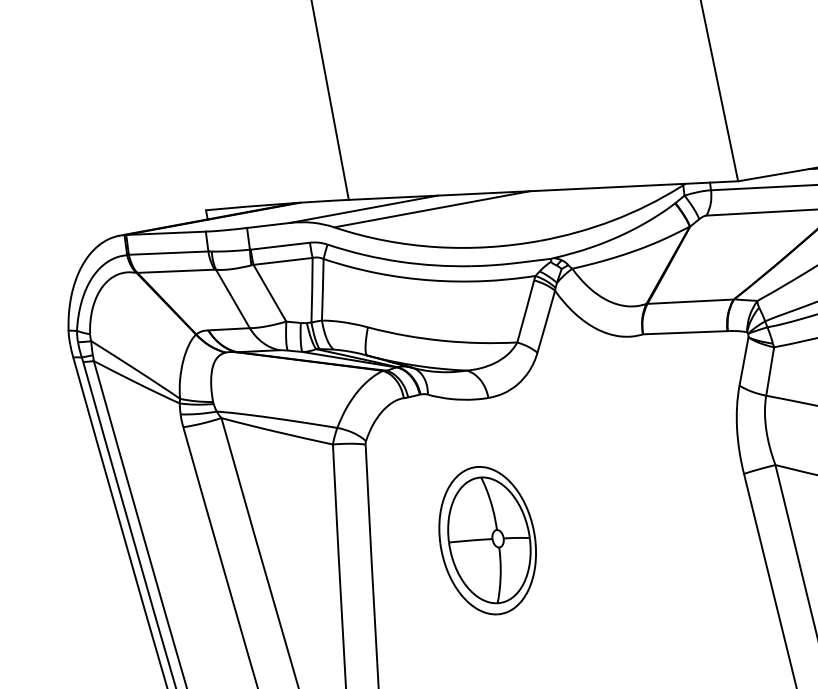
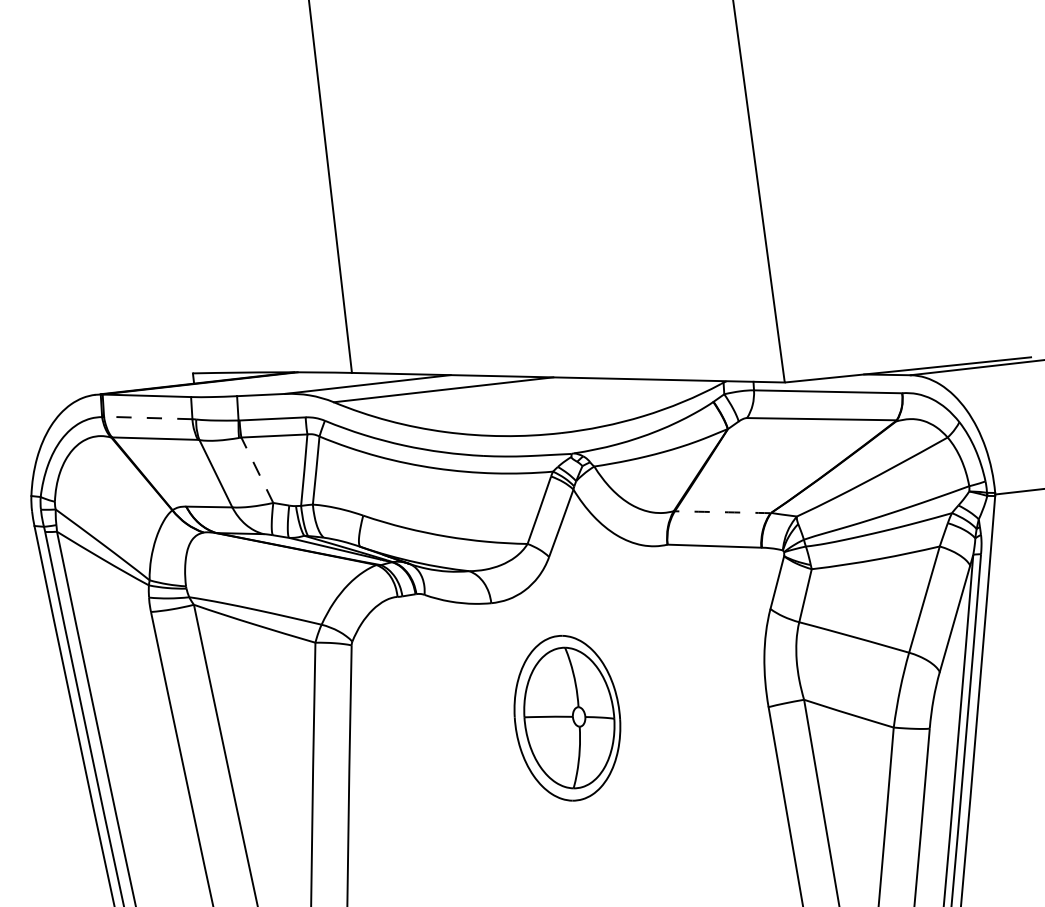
line: (167, 252) -> (147, 417), solid -> dashed
line: (270, 292) -> (257, 469), solid -> dashed
arc: (690, 301) -> (722, 512), solid -> dashed
part: (487, 540) -> (567, 718), moved

